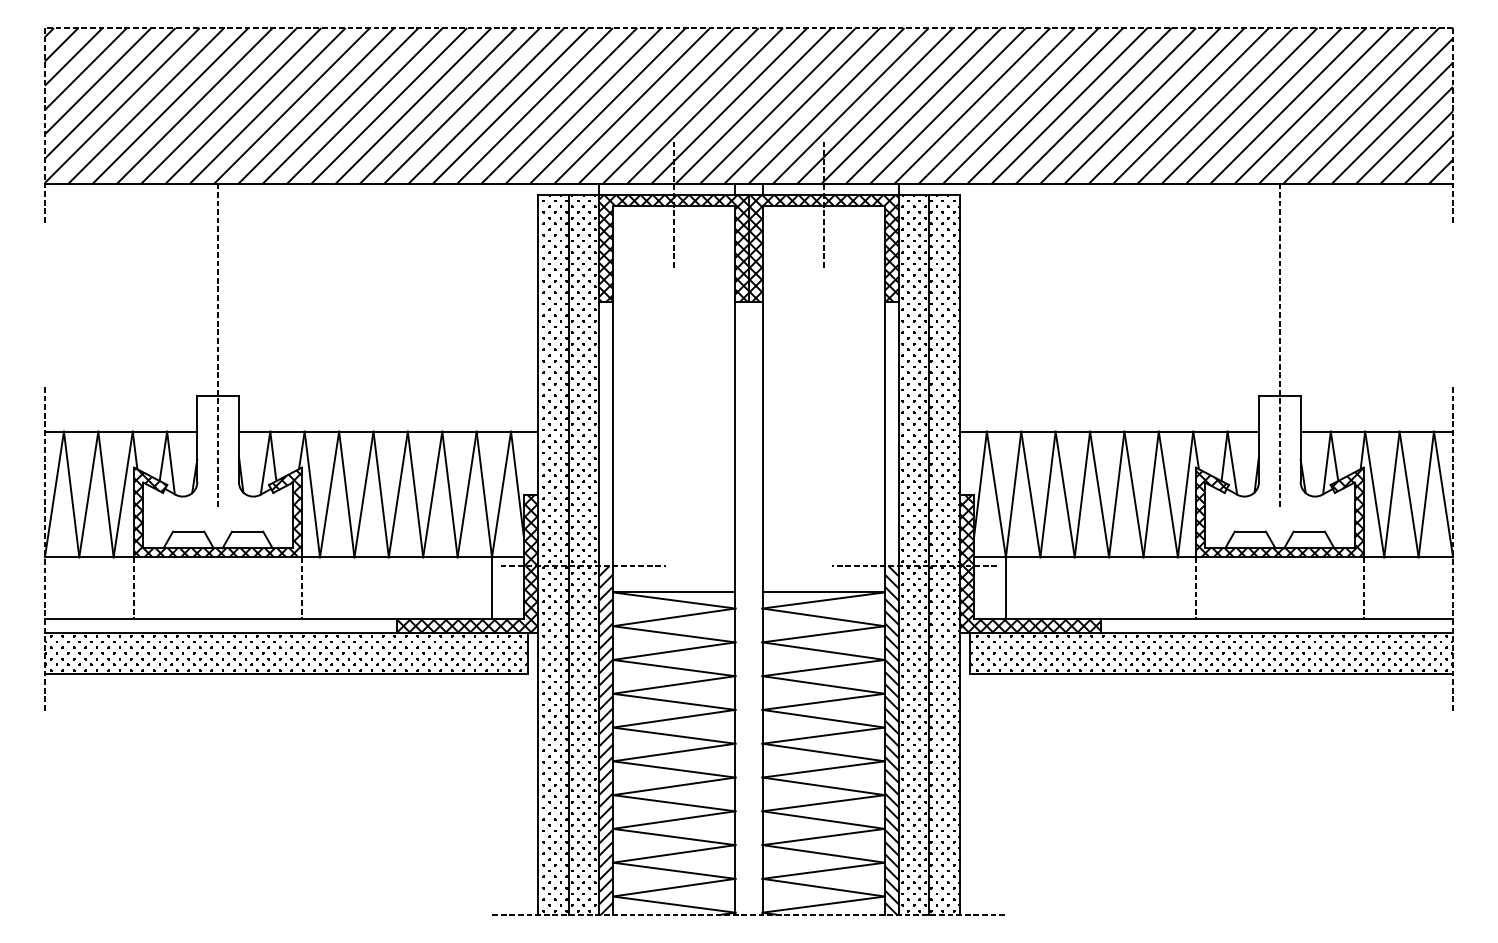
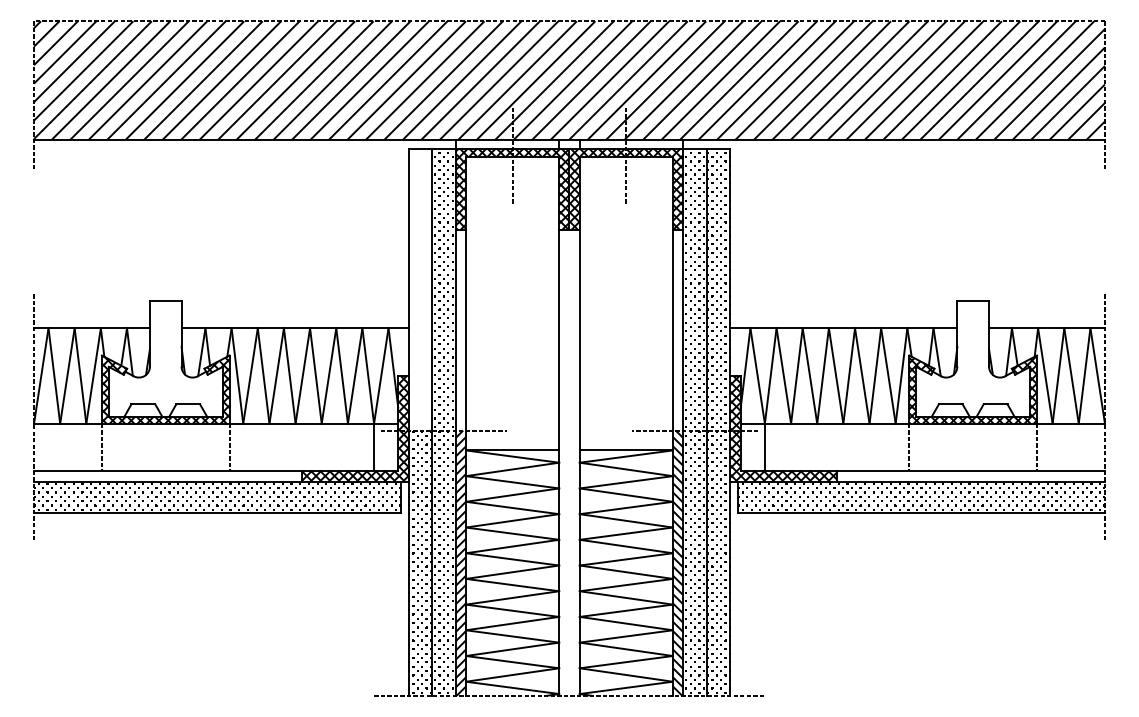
line: (218, 345) -> (166, 262), removed
line: (1279, 345) -> (972, 262), removed
hatch: (552, 380) -> (420, 289), removed

